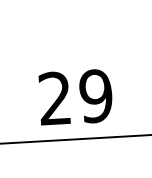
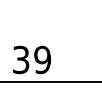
text: (55, 99) -> (21, 60), 29 -> 39

